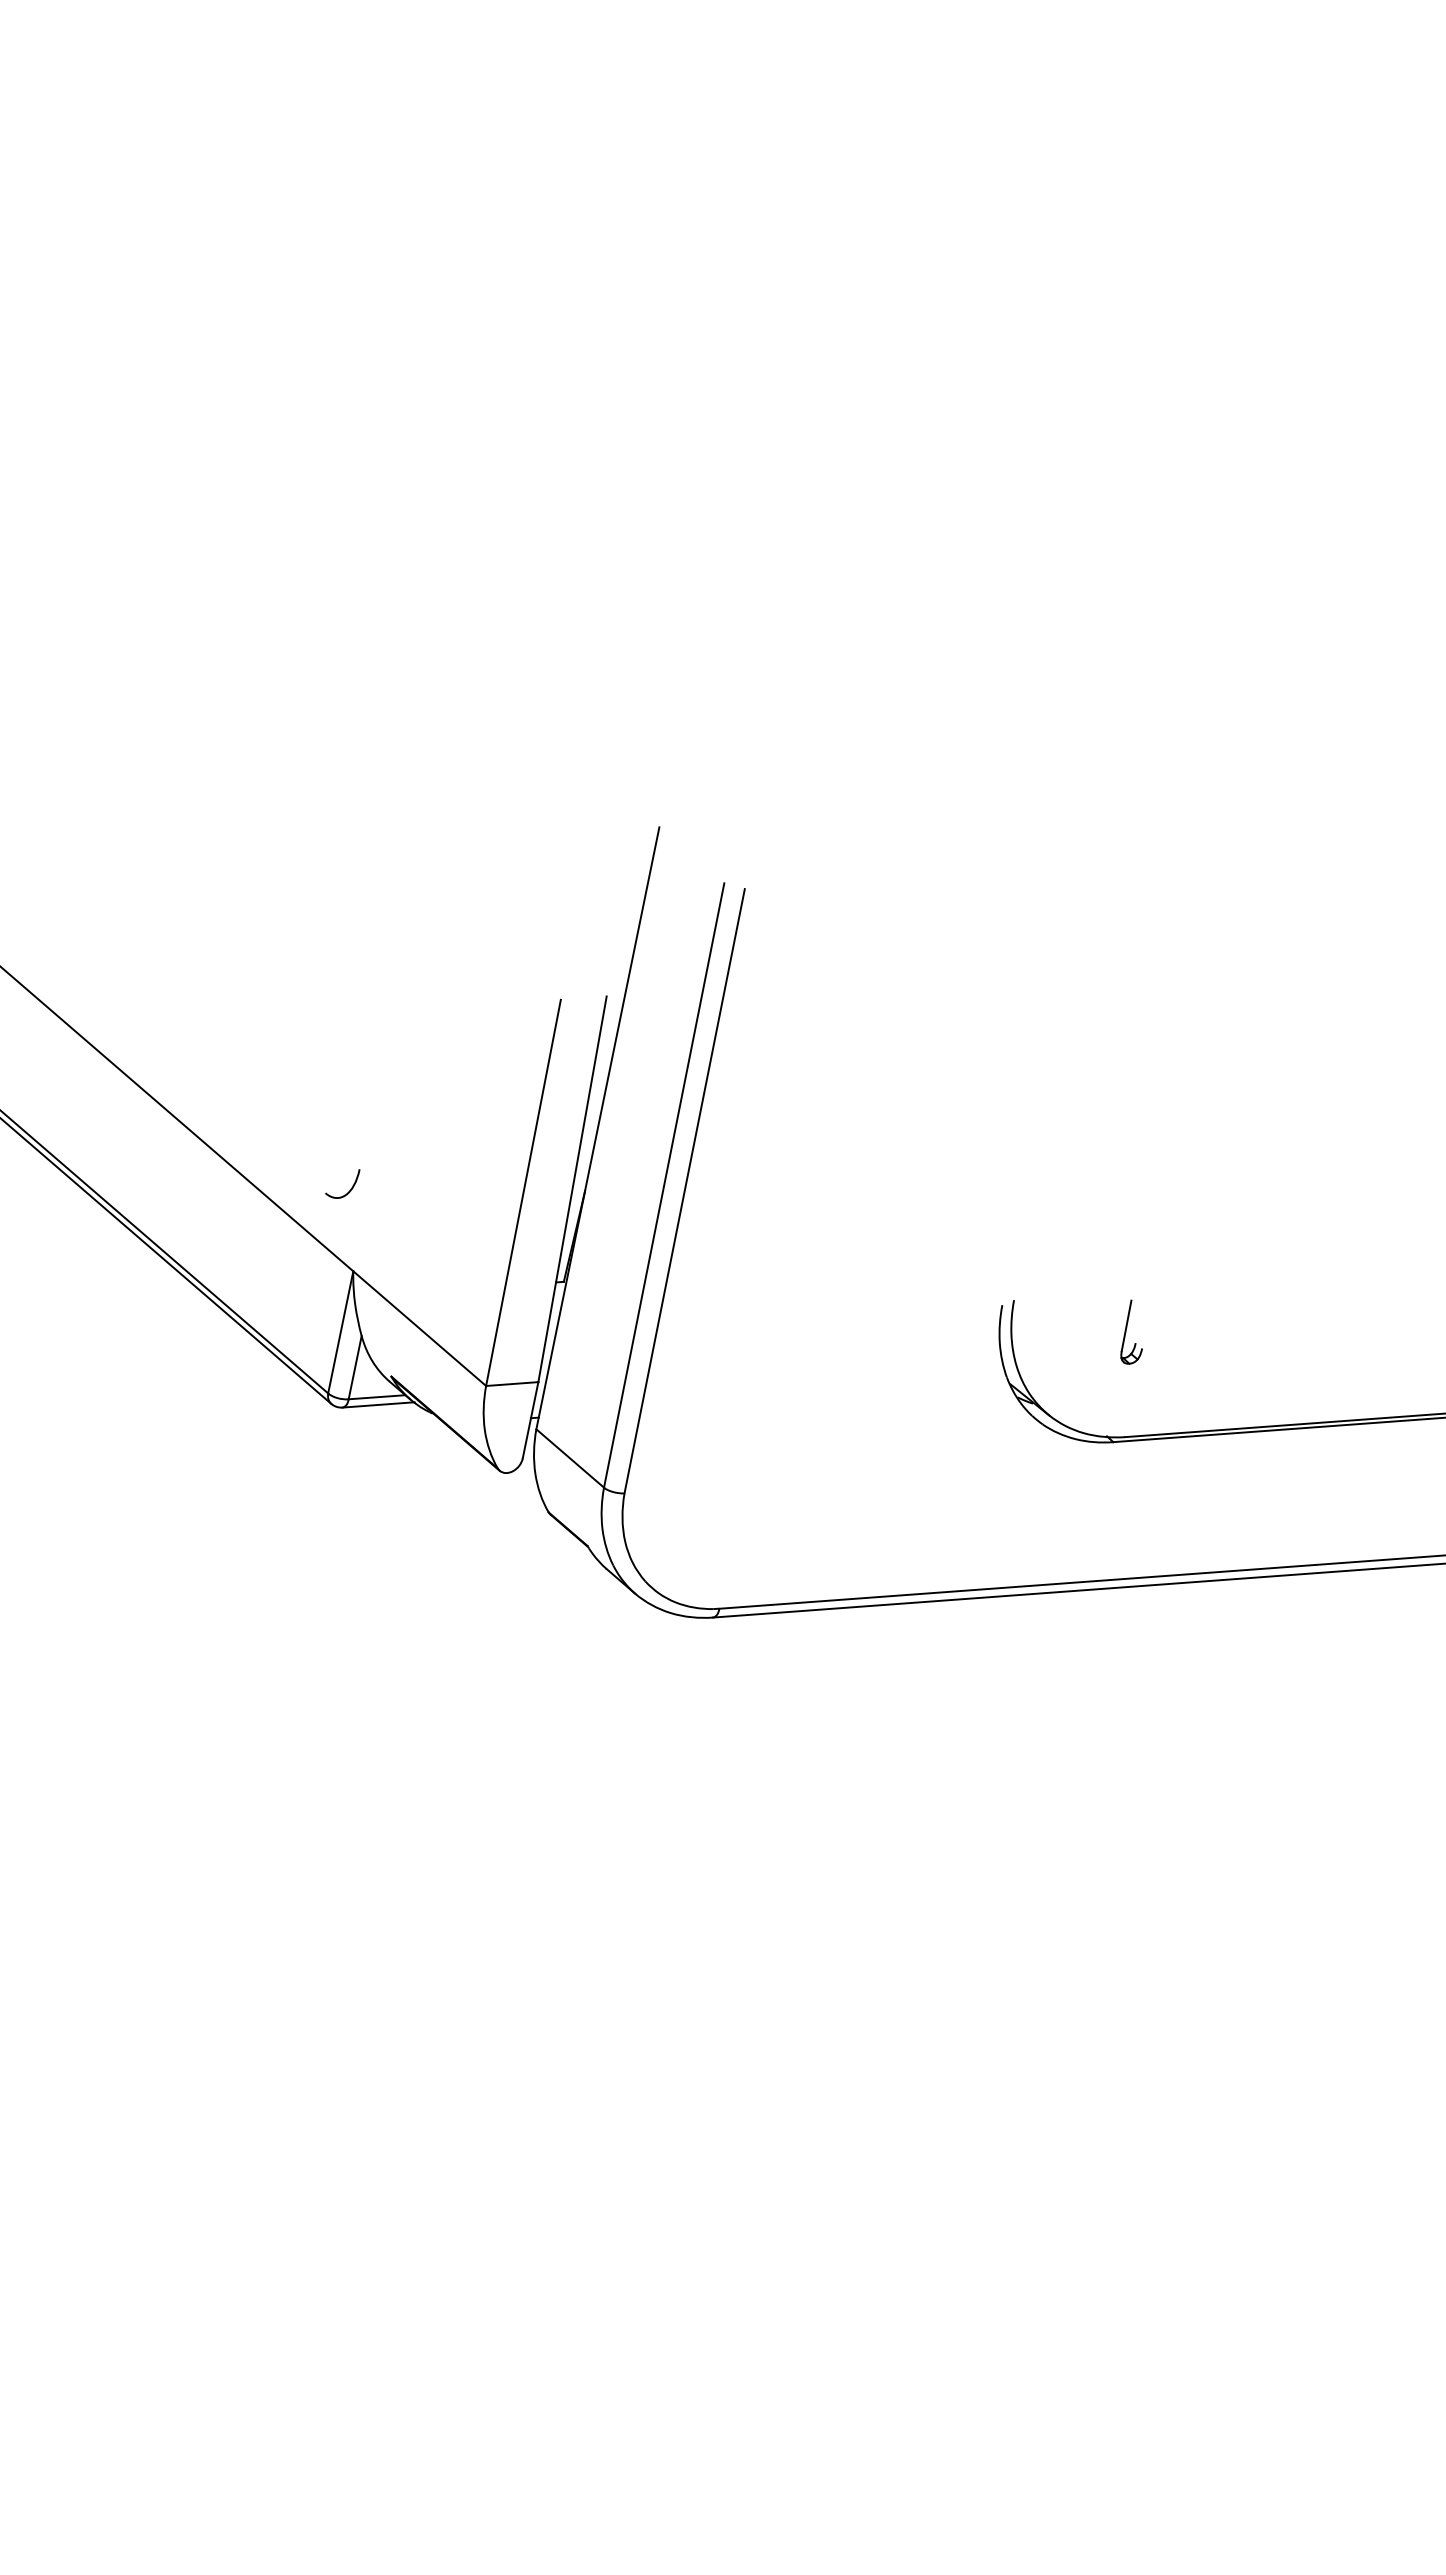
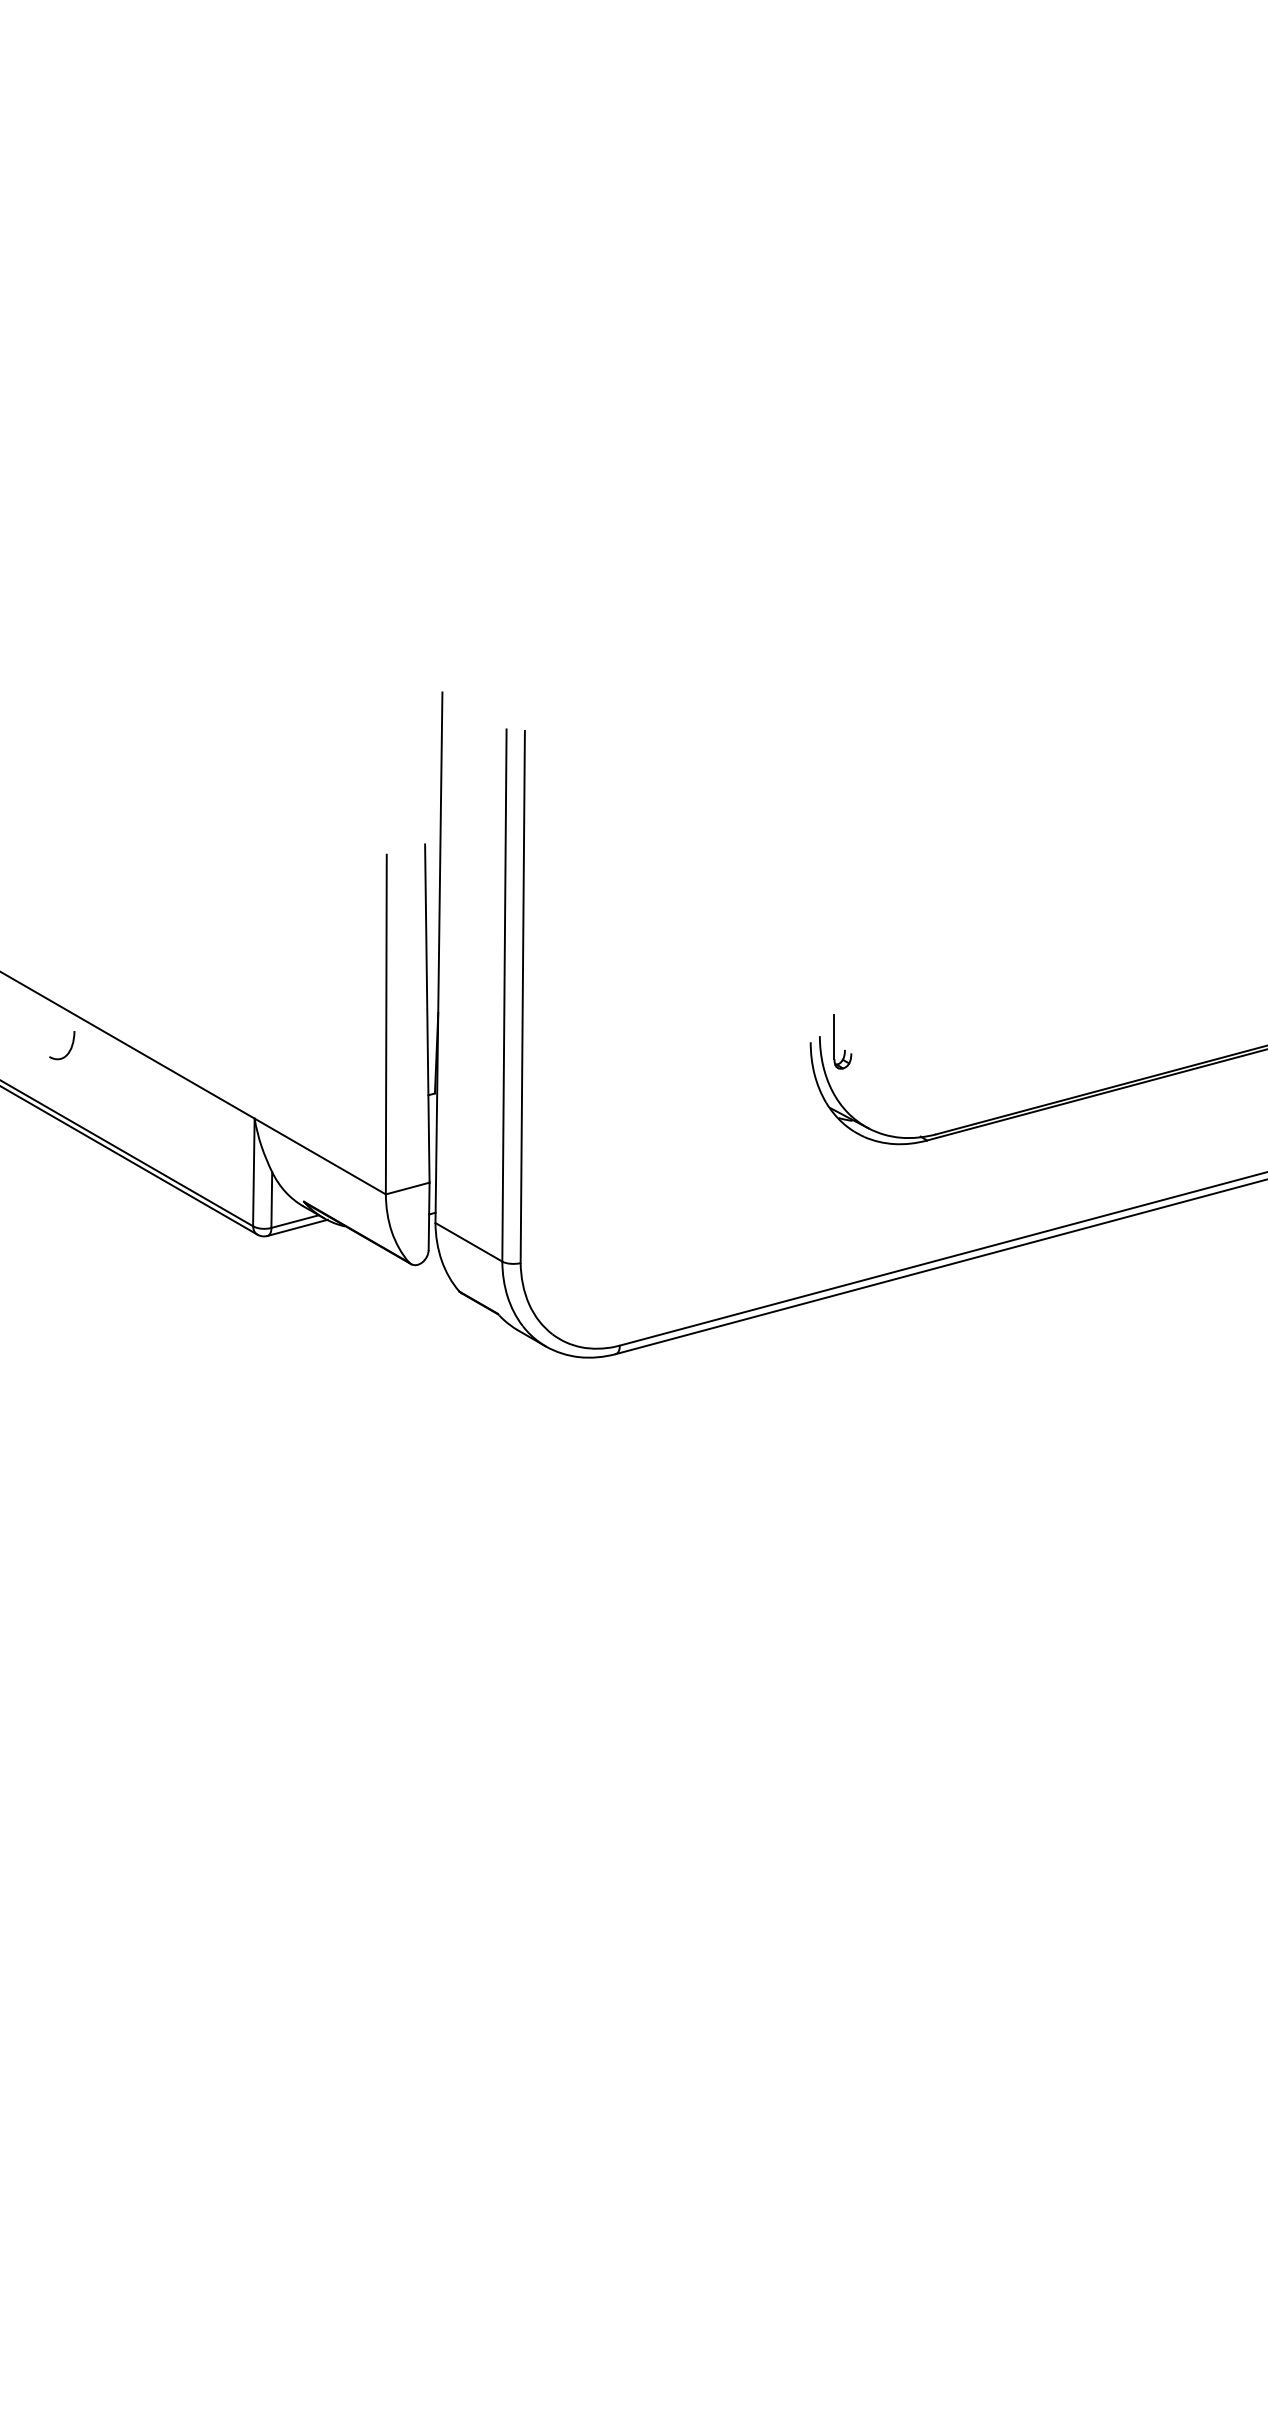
curve: (349, 1189) -> (69, 1049), moved
part: (1125, 1331) -> (834, 1041), moved

